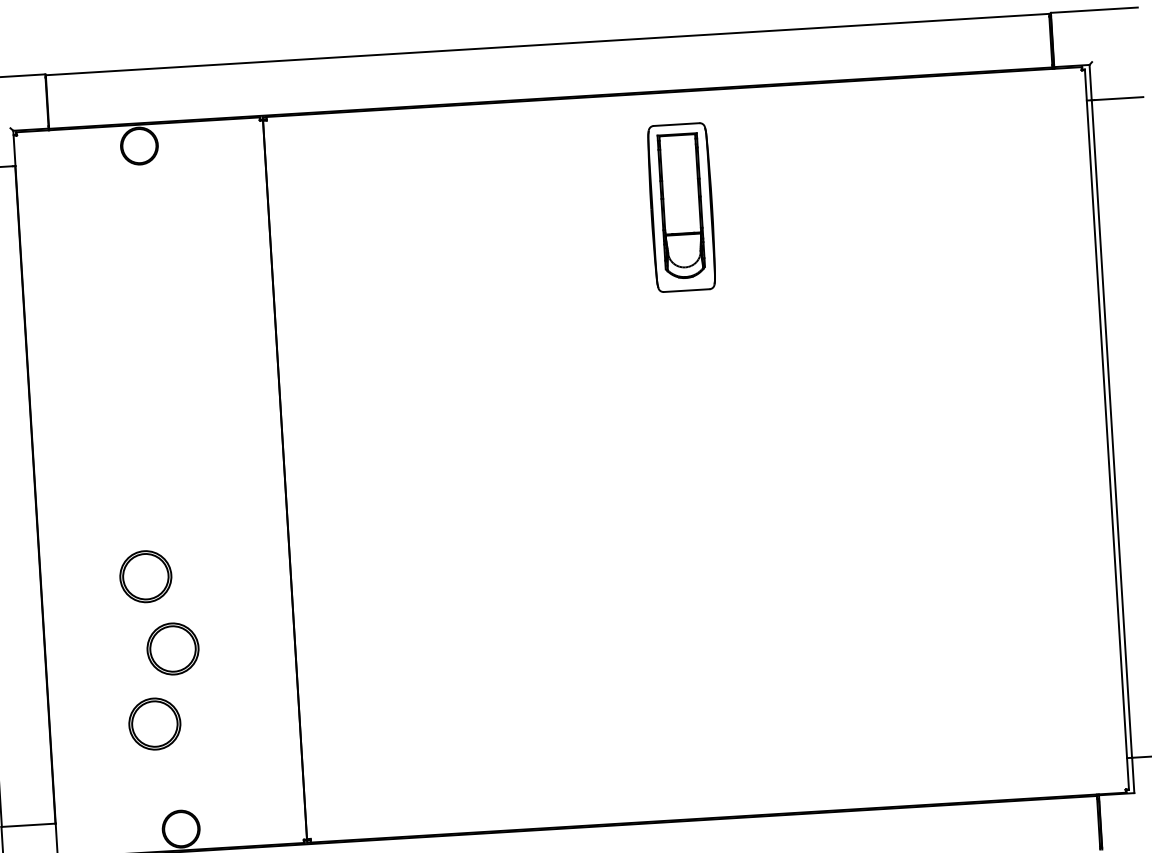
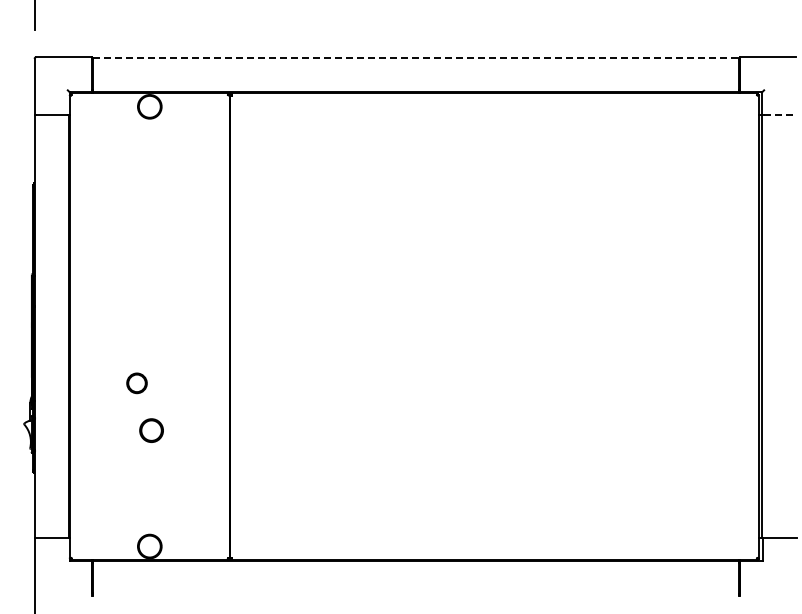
line: (547, 44) -> (415, 57), solid -> dashed
line: (1118, 98) -> (779, 114), solid -> dashed
part: (680, 207) -> (494, 167), removed
part: (145, 577) -> (136, 383), size x0.6
part: (172, 648) -> (151, 430), size x0.7
part: (153, 723) -> (136, 477), removed

